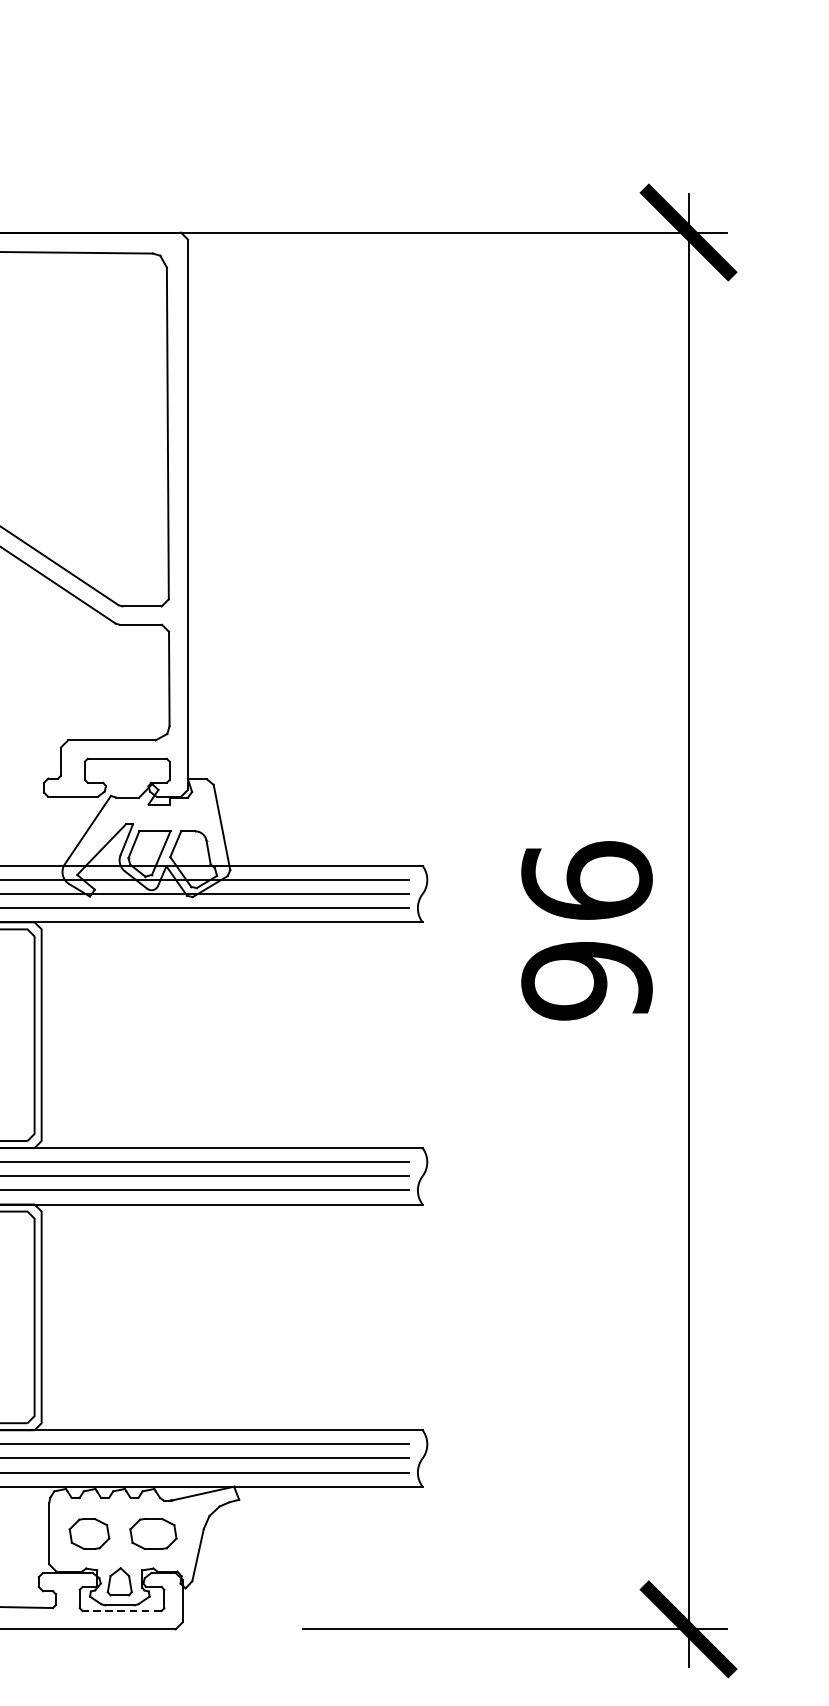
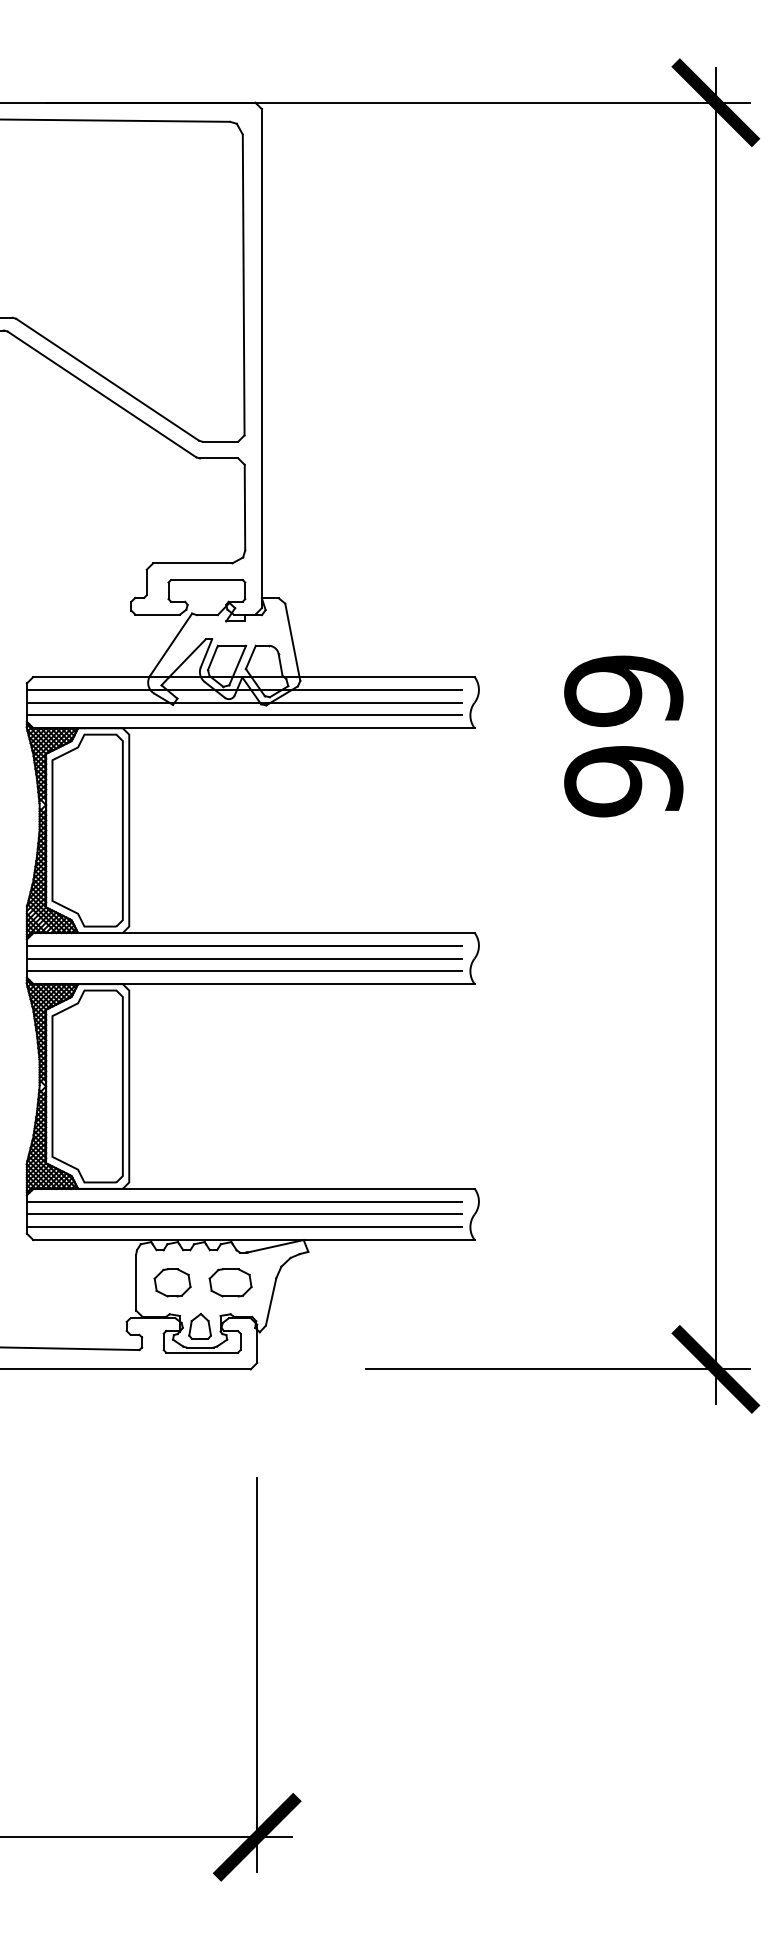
text: (586, 880) -> (623, 690), 96 -> 99
line: (122, 1610) -> (202, 1352), dashed -> solid

